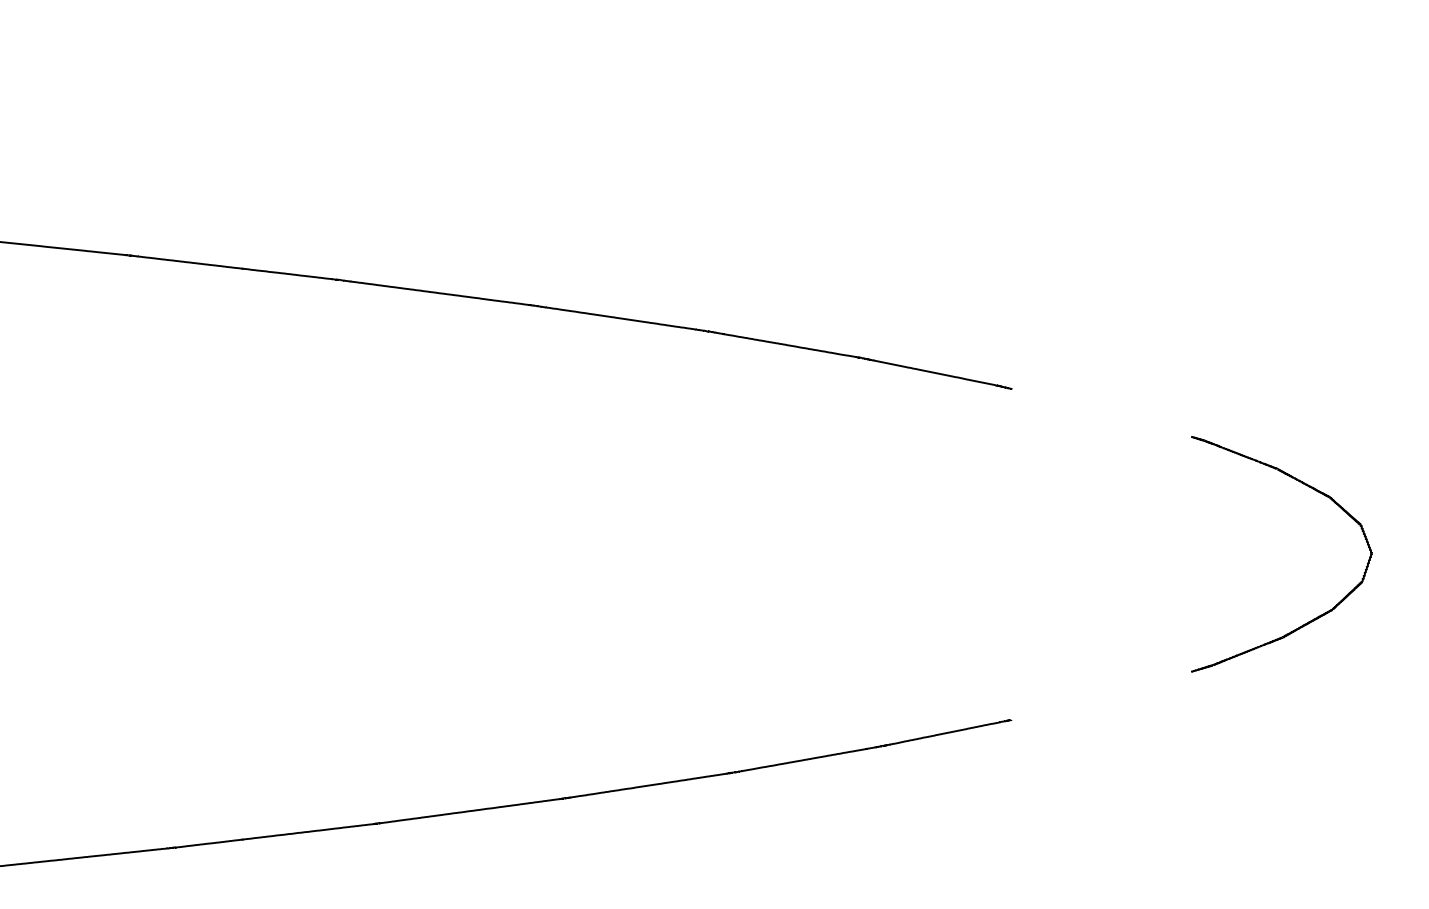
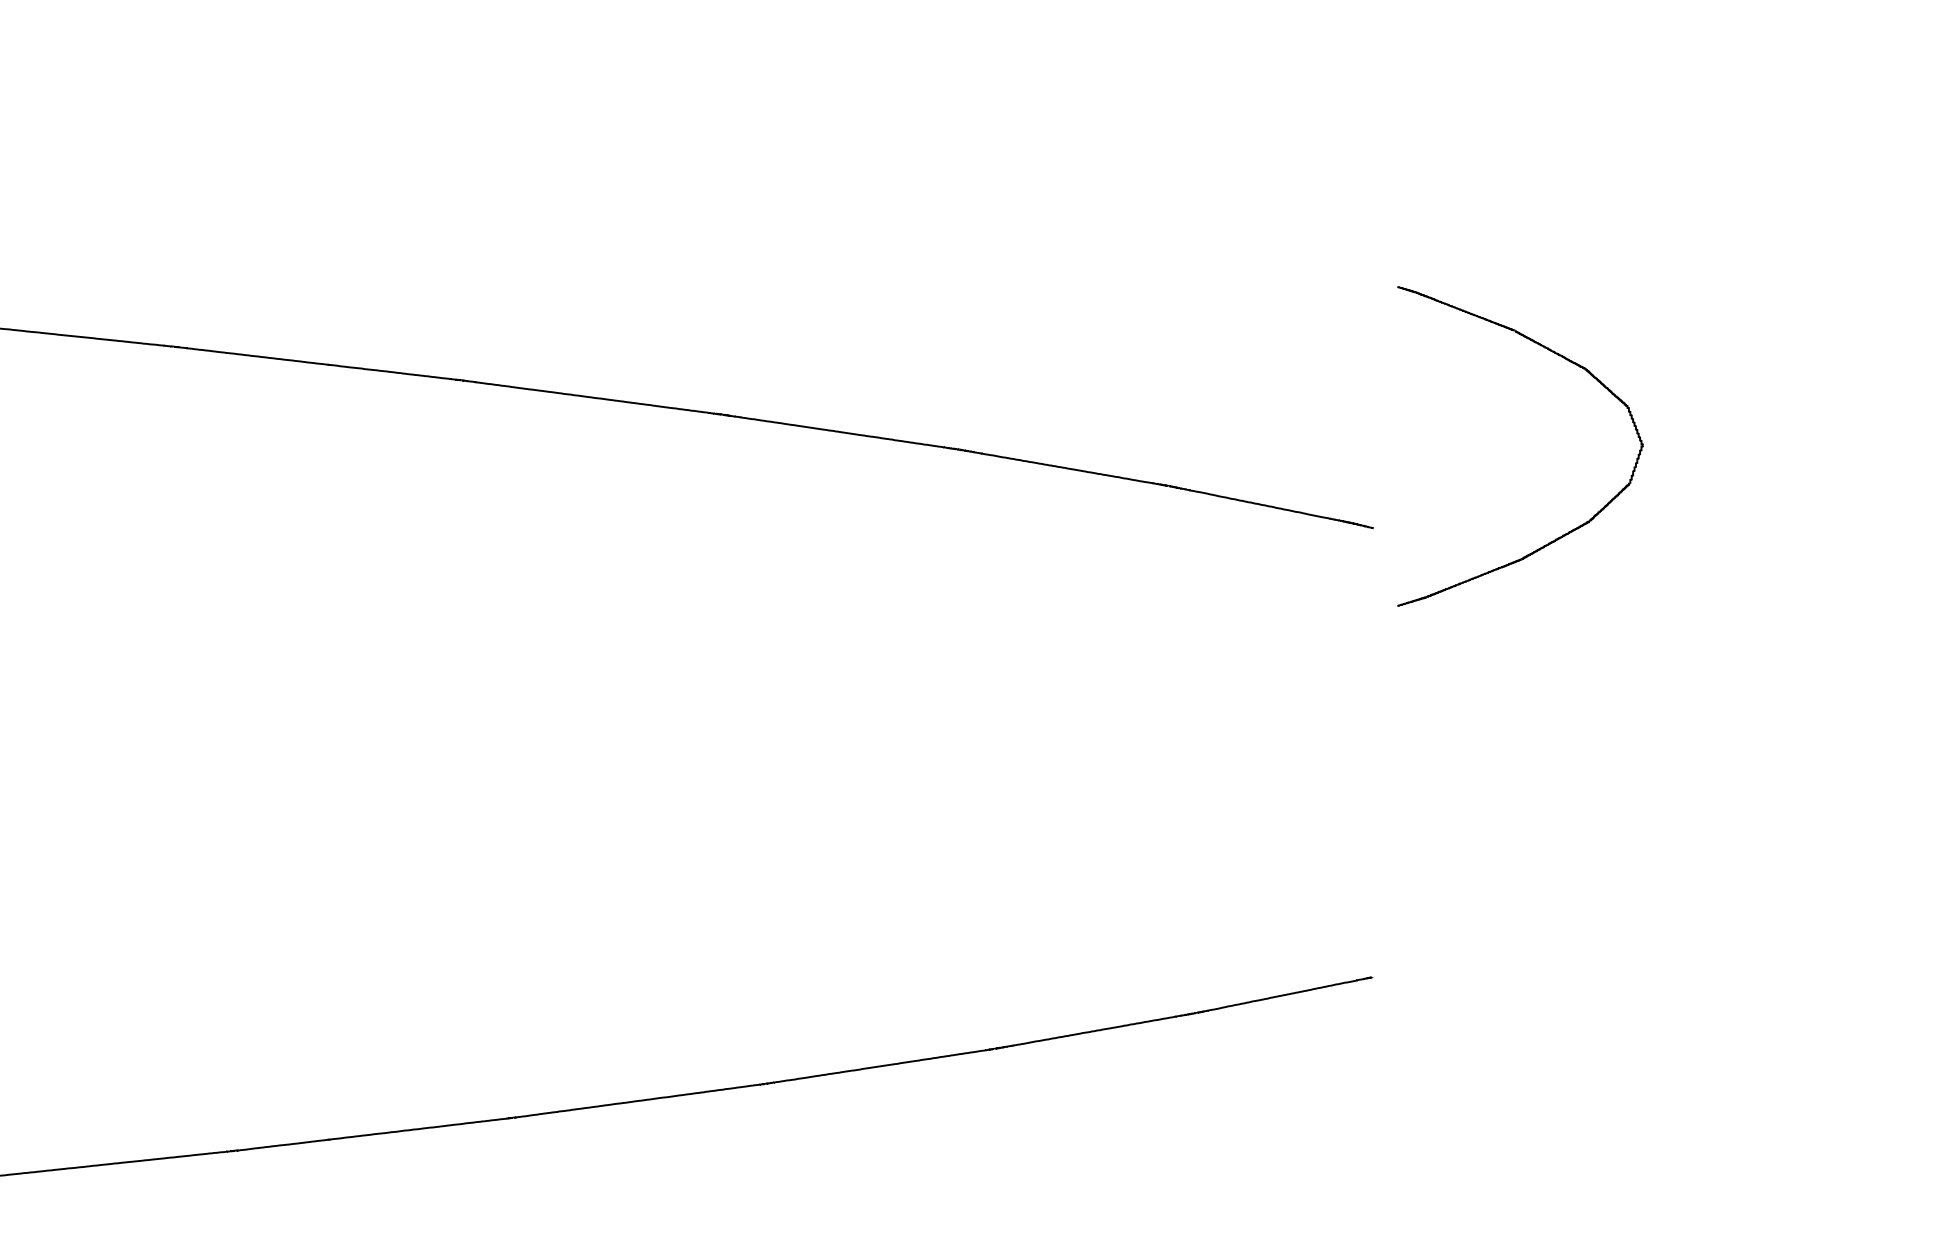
part: (1312, 619) -> (1562, 534), moved

